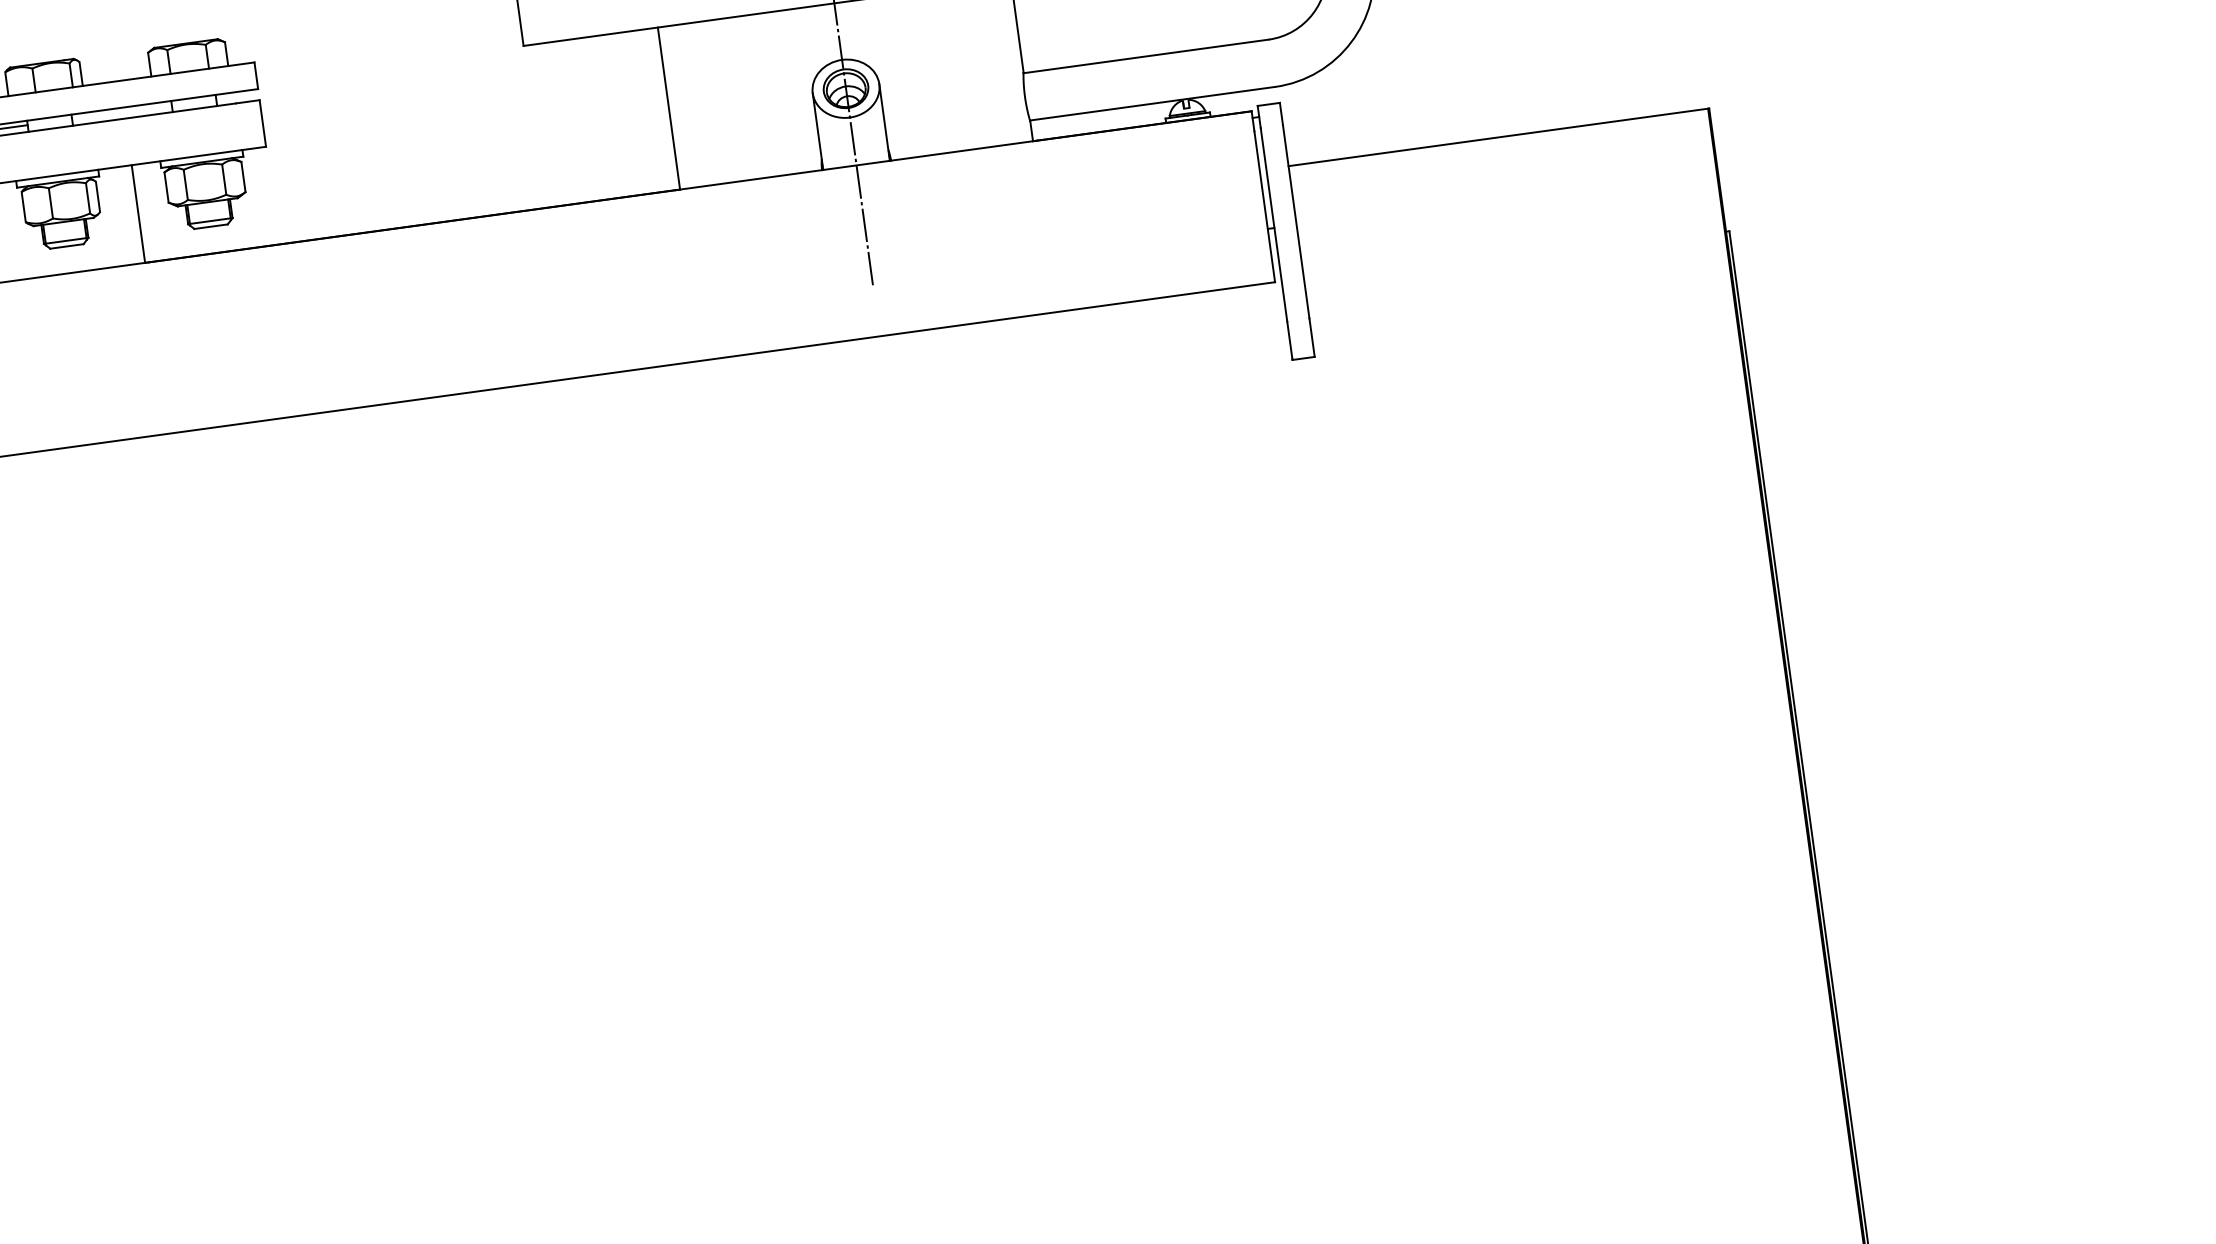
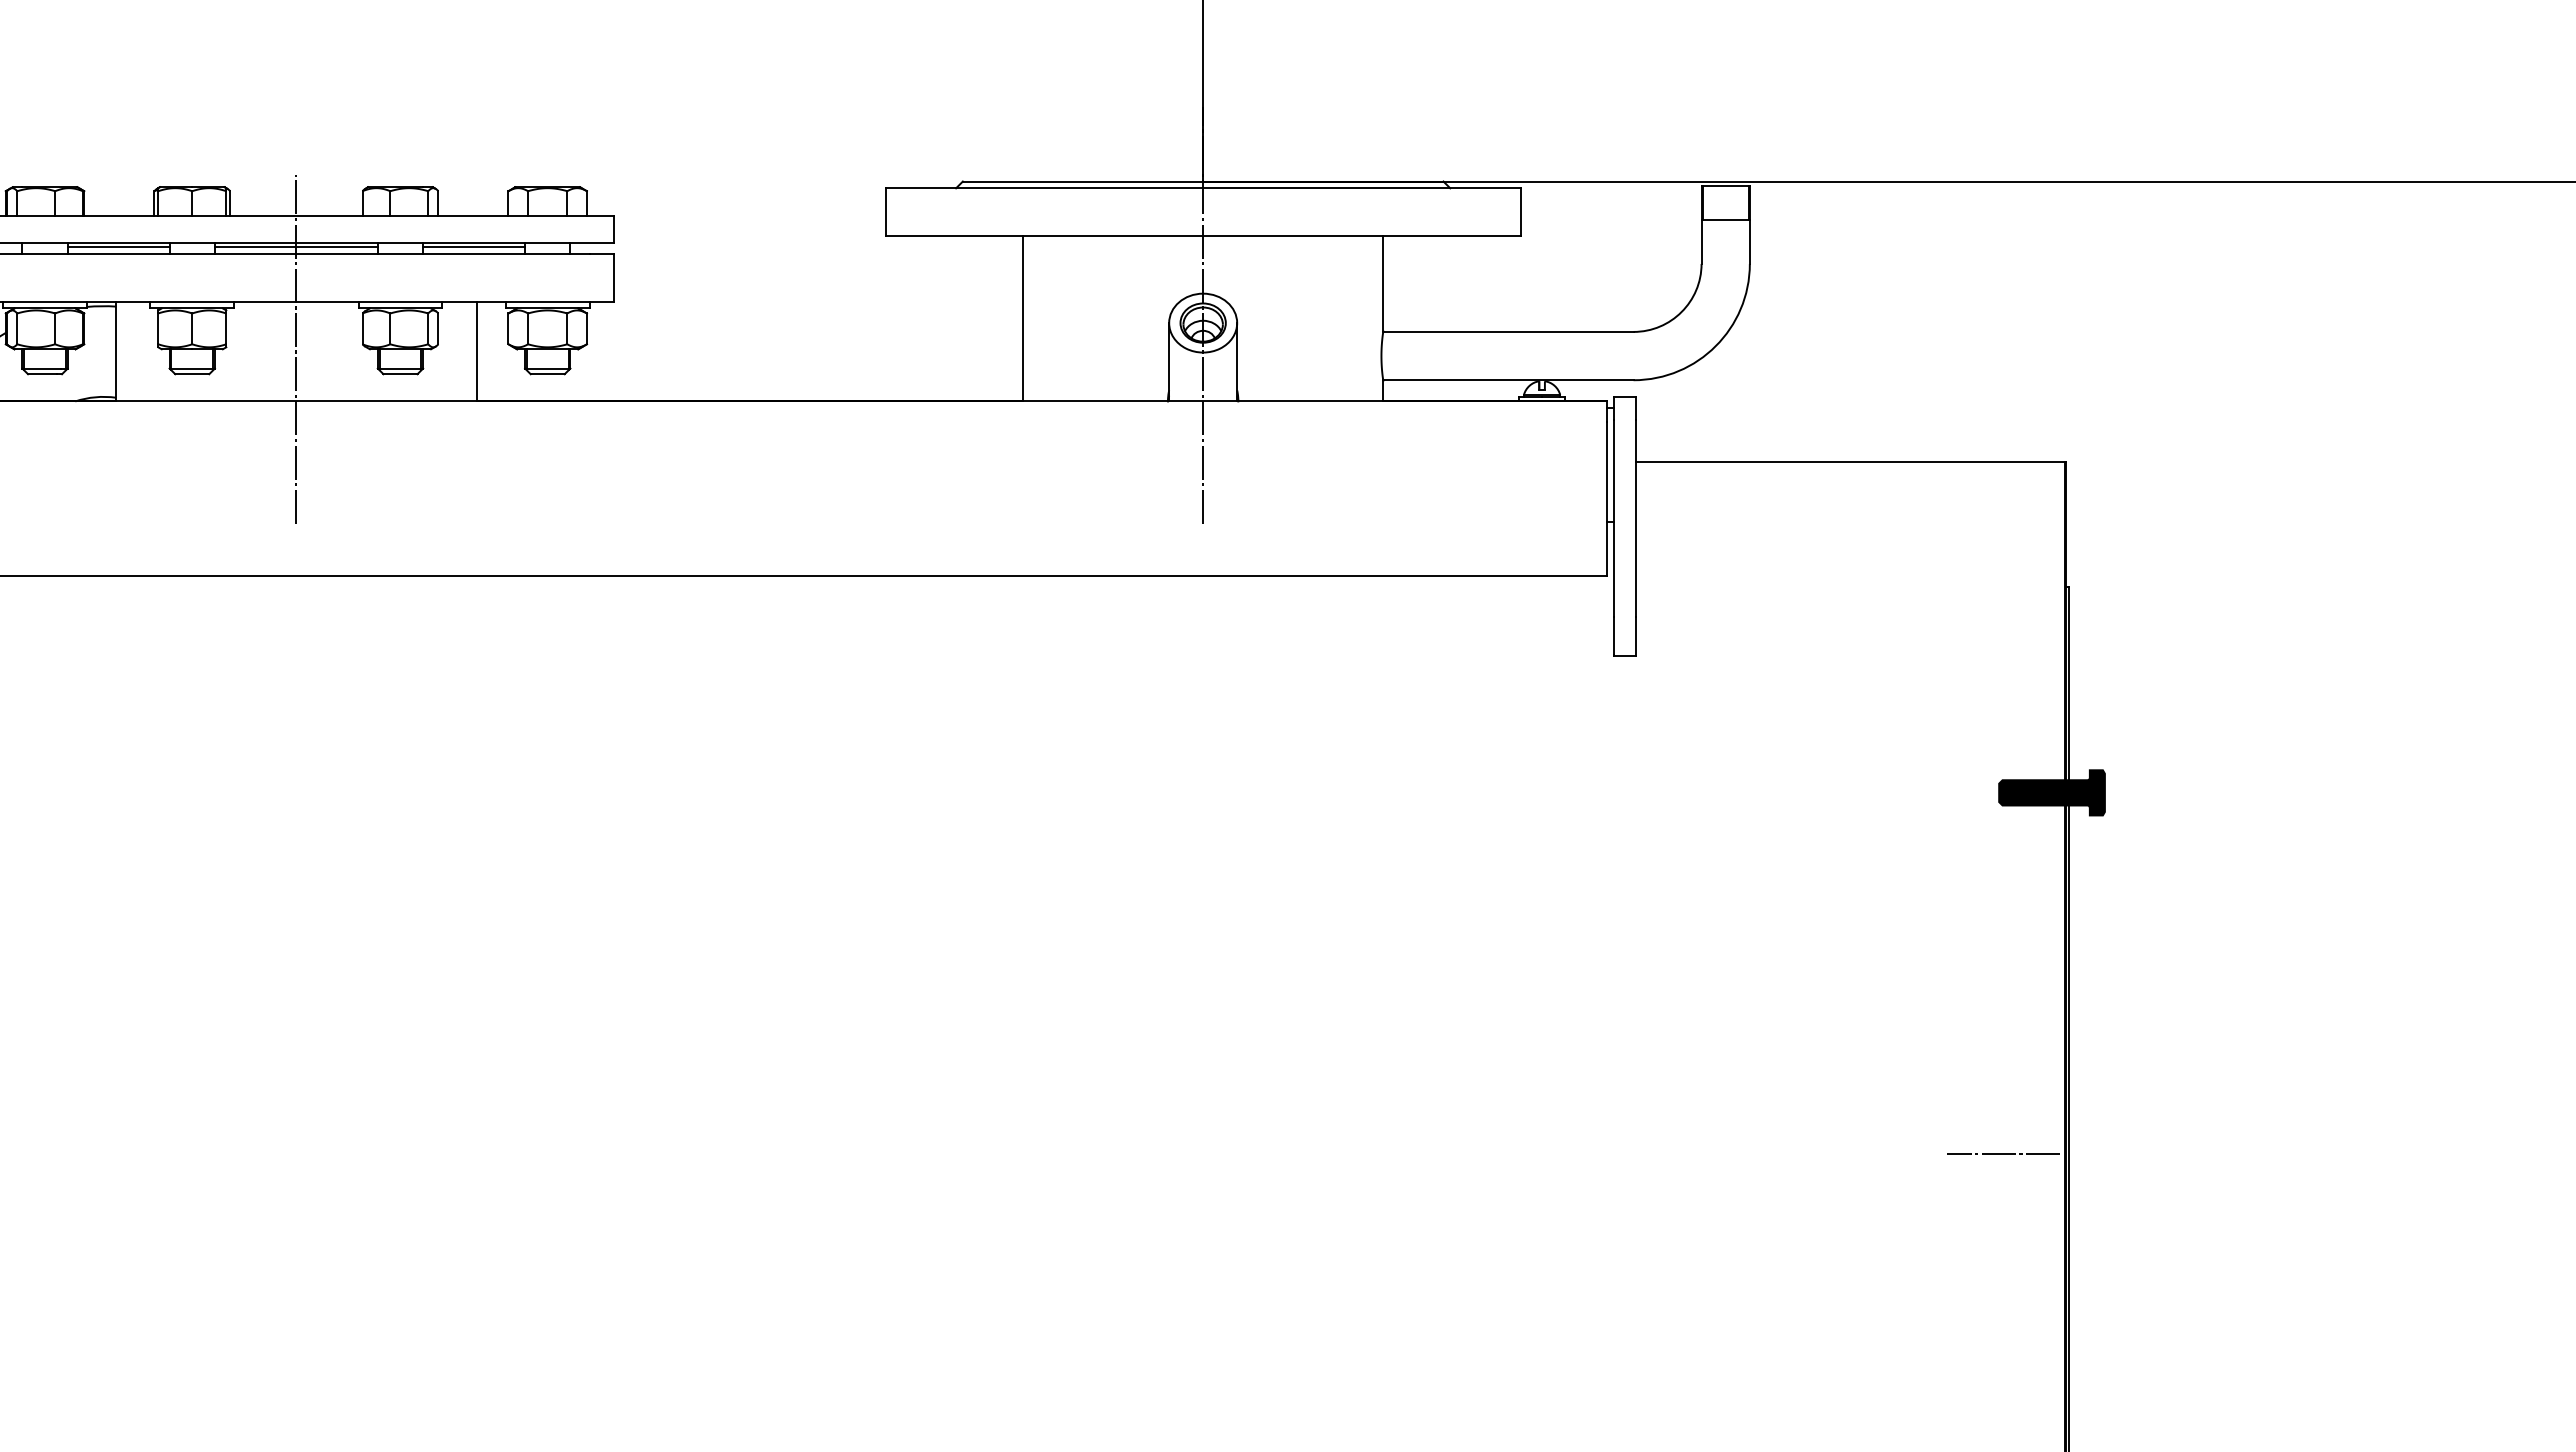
line: (122, 112) -> (474, 247), added
fill: (1739, 434) -> (2051, 792), added
line: (1741, 795) -> (2003, 1154), added

